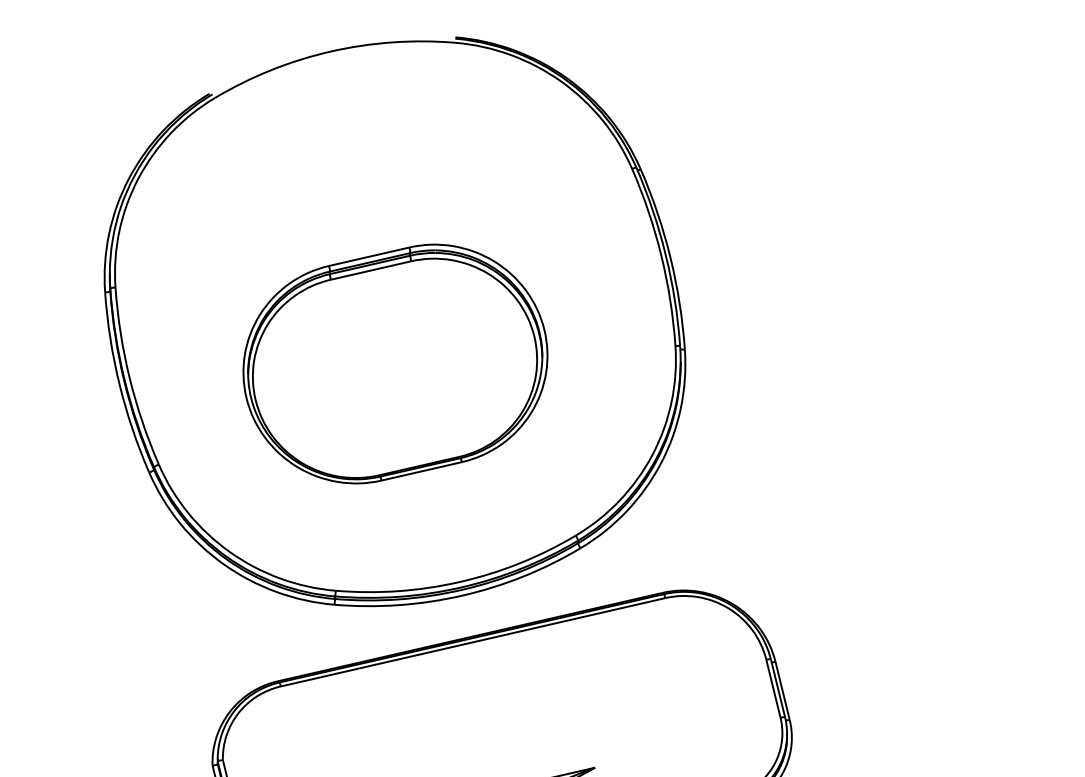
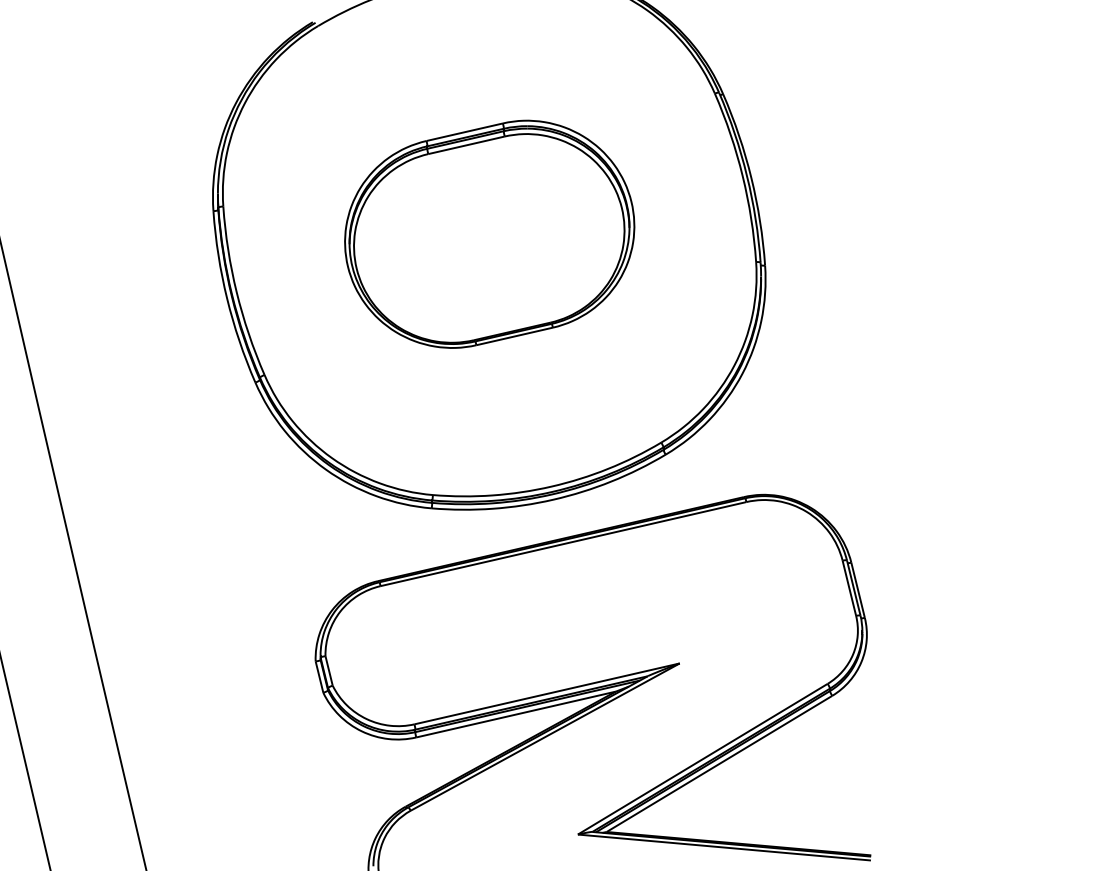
part: (395, 363) -> (489, 233), moved

